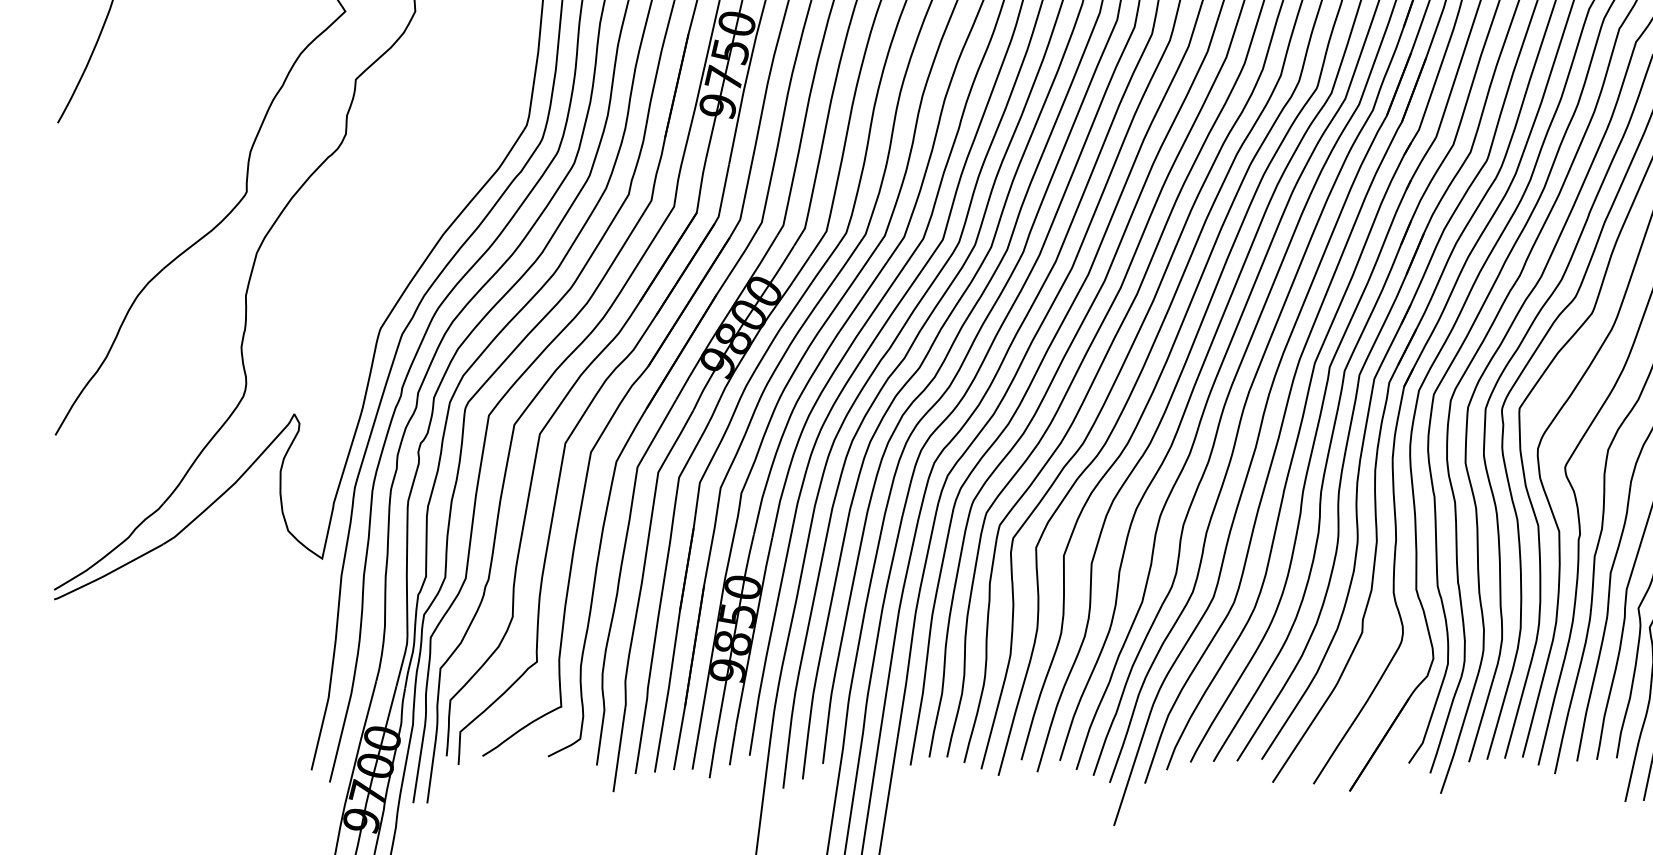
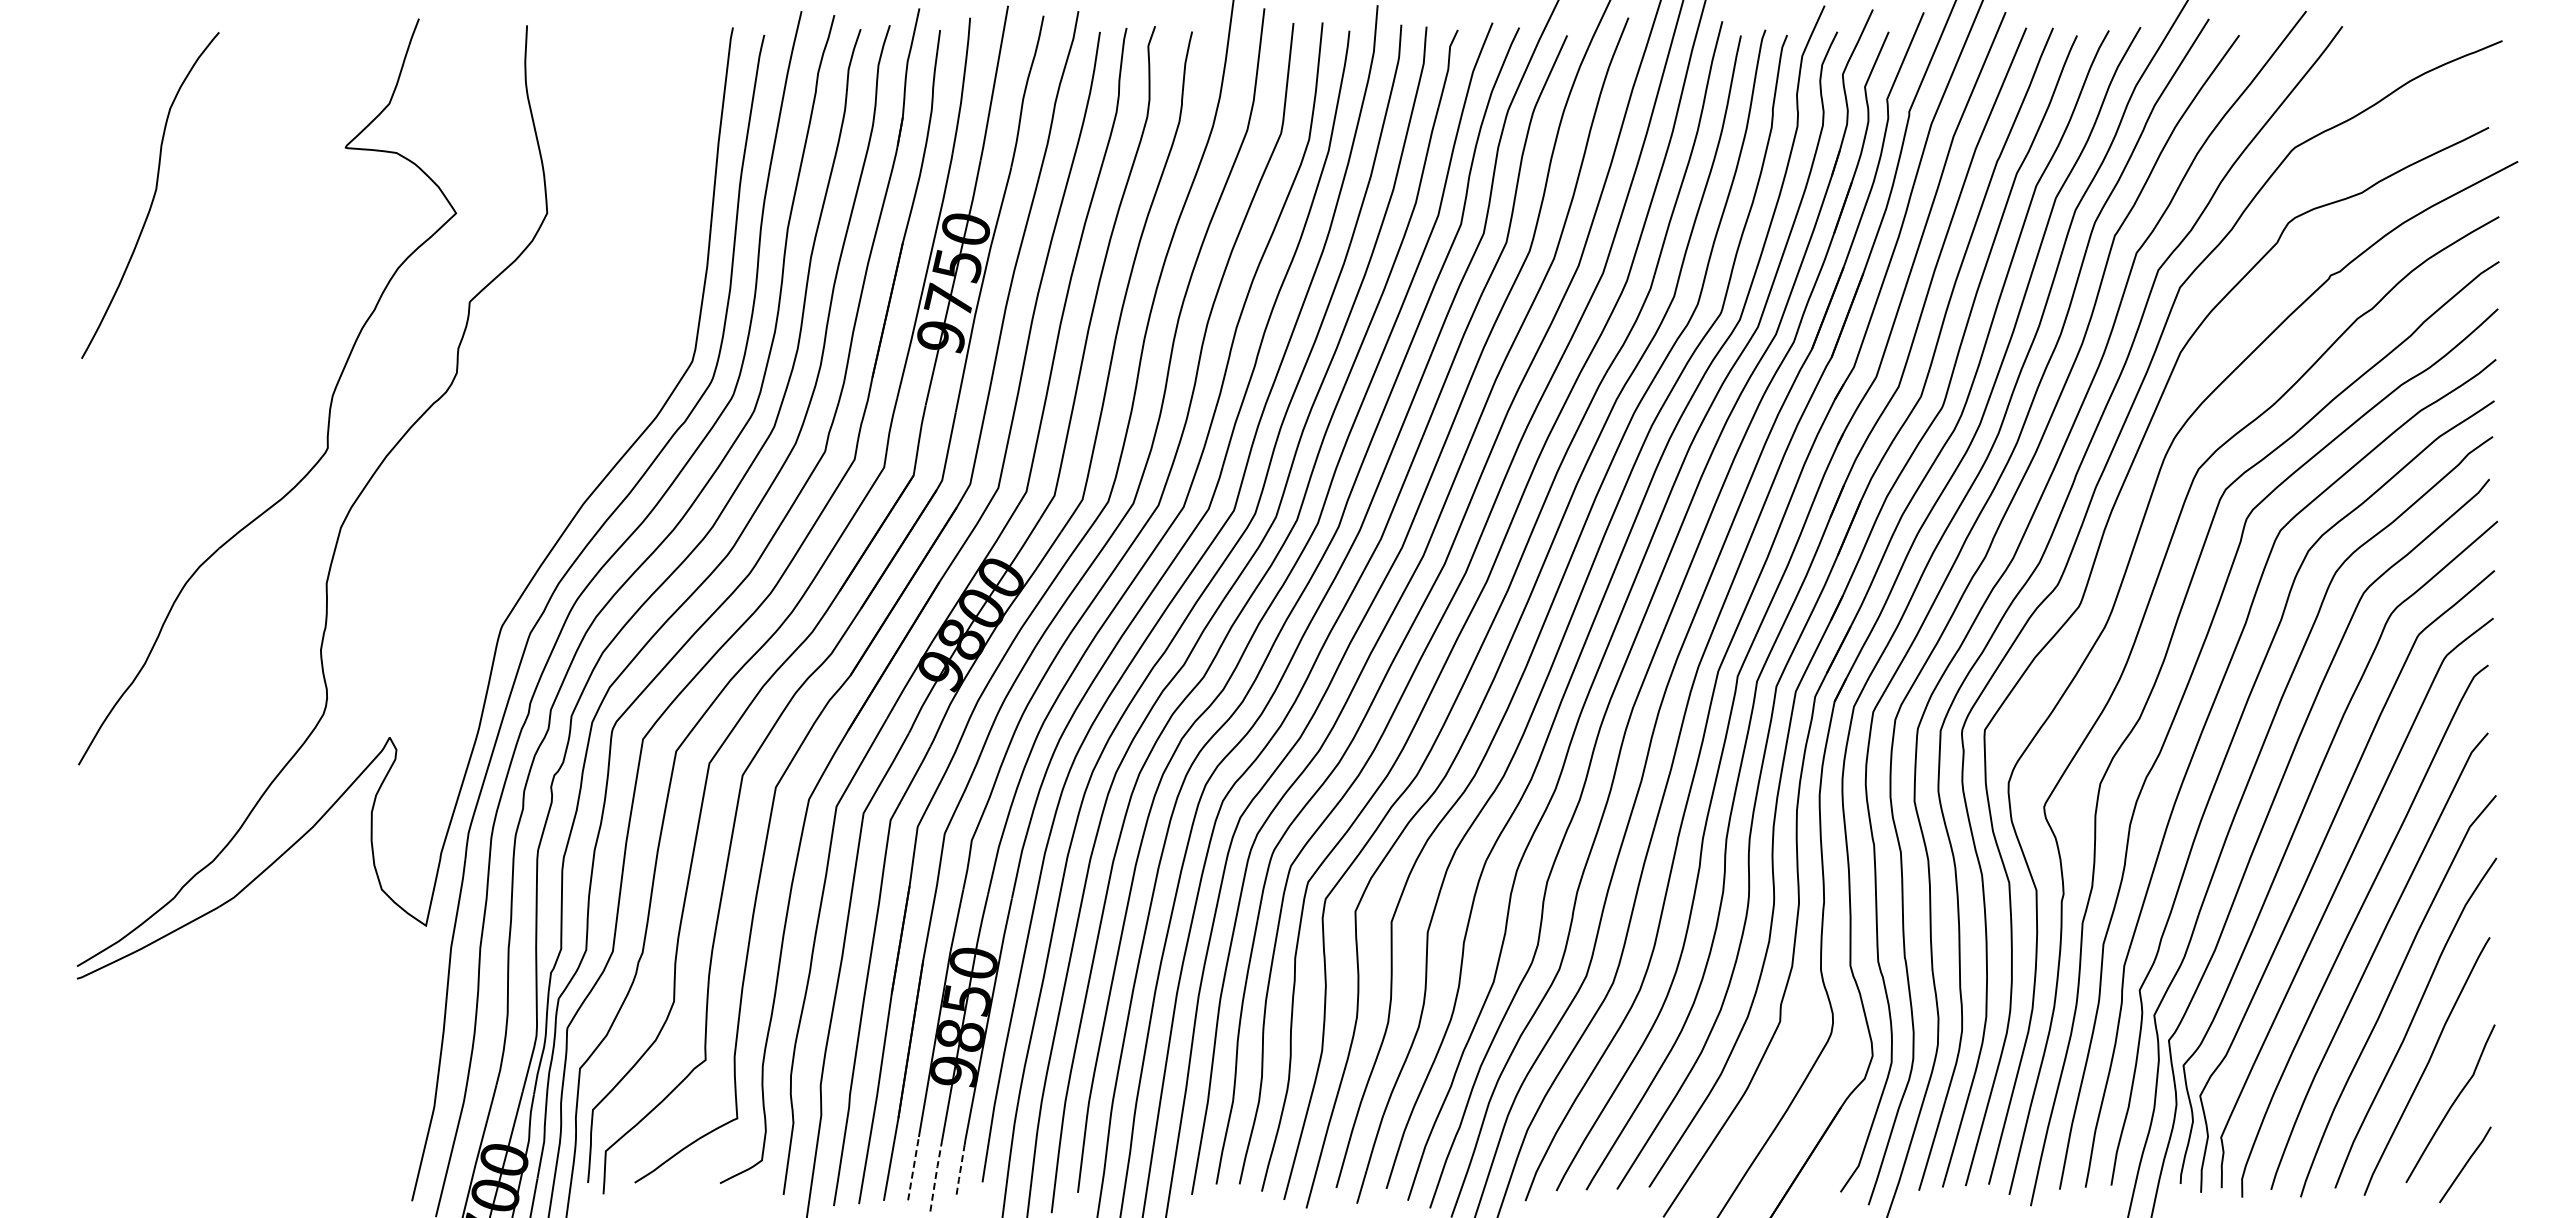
line: (696, 745) -> (913, 1168), solid -> dashed
line: (732, 746) -> (960, 1170), solid -> dashed
line: (714, 750) -> (936, 1175), solid -> dashed

